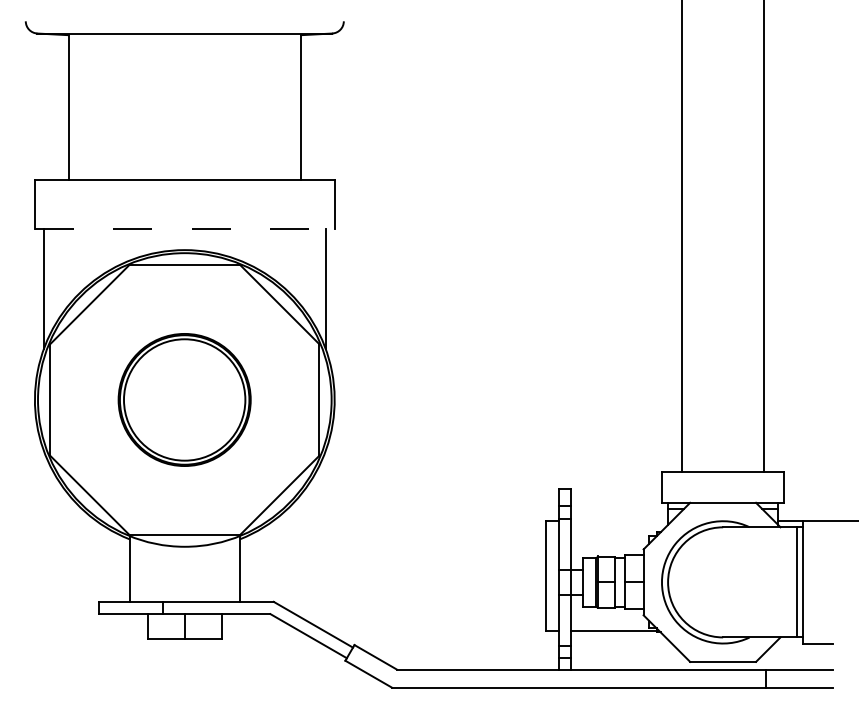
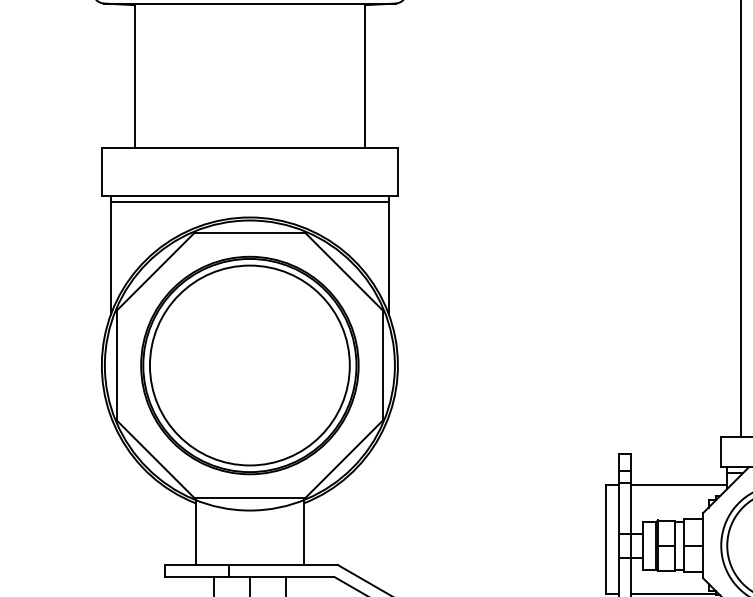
line: (184, 228) -> (249, 196), dashed -> solid
line: (184, 234) -> (249, 202), added
part: (184, 399) -> (249, 365), size x1.67
line: (619, 521) -> (679, 485), added

